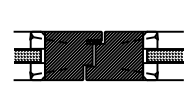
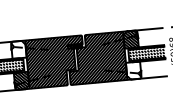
hatch: (150, 39) -> (131, 38), added
hatch: (37, 71) -> (21, 80), added

